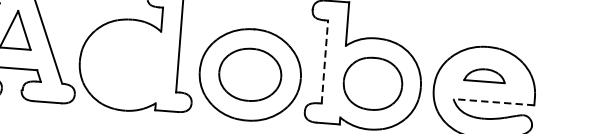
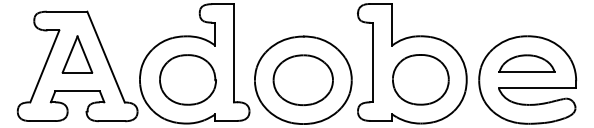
line: (324, 61) -> (373, 62), dashed -> solid
part: (129, 64) -> (187, 79), added
part: (484, 75) -> (526, 63), size x1.43
line: (493, 102) -> (537, 88), dashed -> solid

